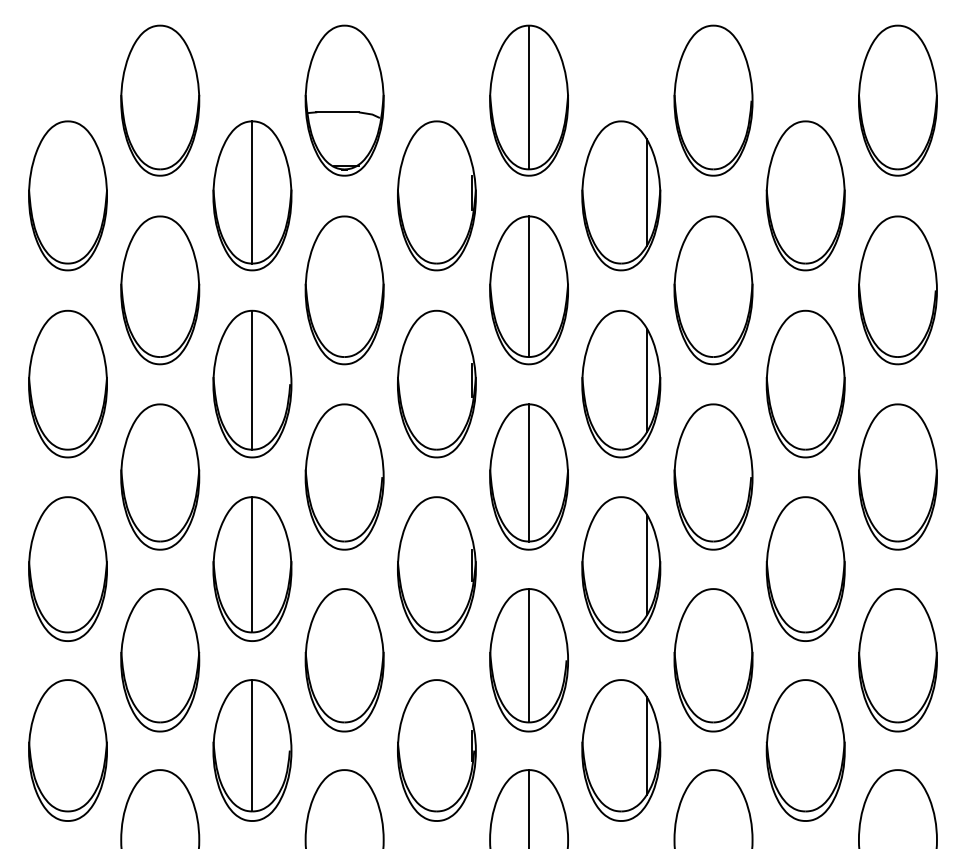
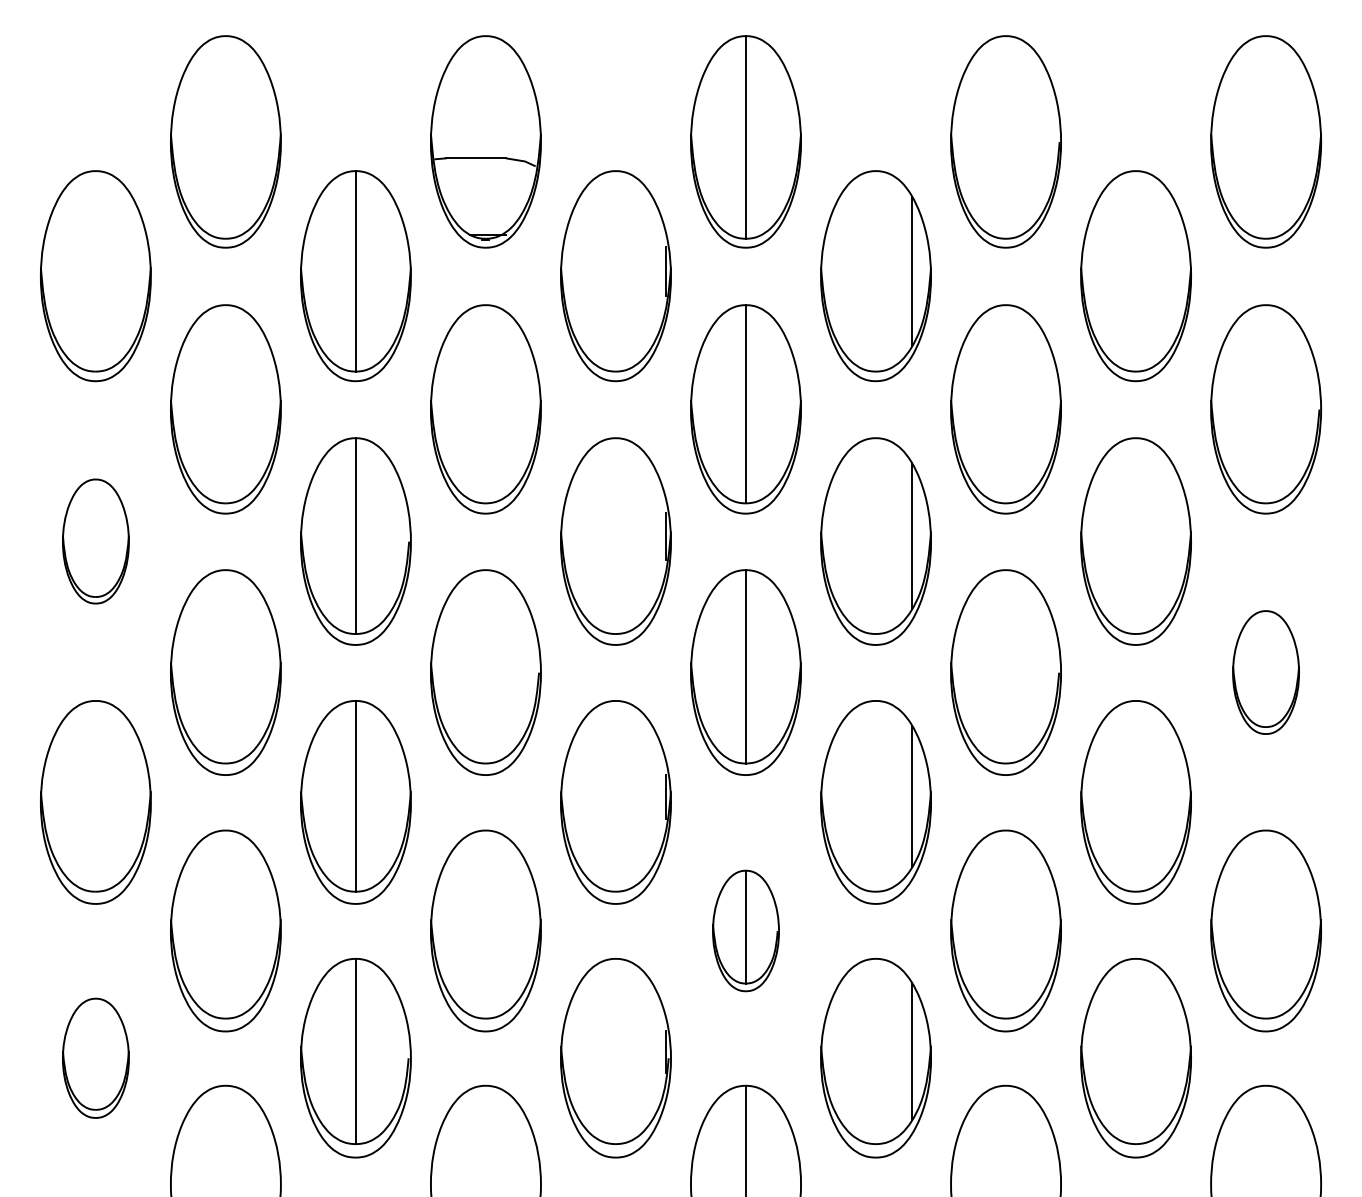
part: (67, 384) -> (95, 541), size x0.6
part: (897, 476) -> (1265, 672), size x0.6
part: (528, 659) -> (745, 930), size x0.6
part: (67, 750) -> (95, 1058), size x0.6

